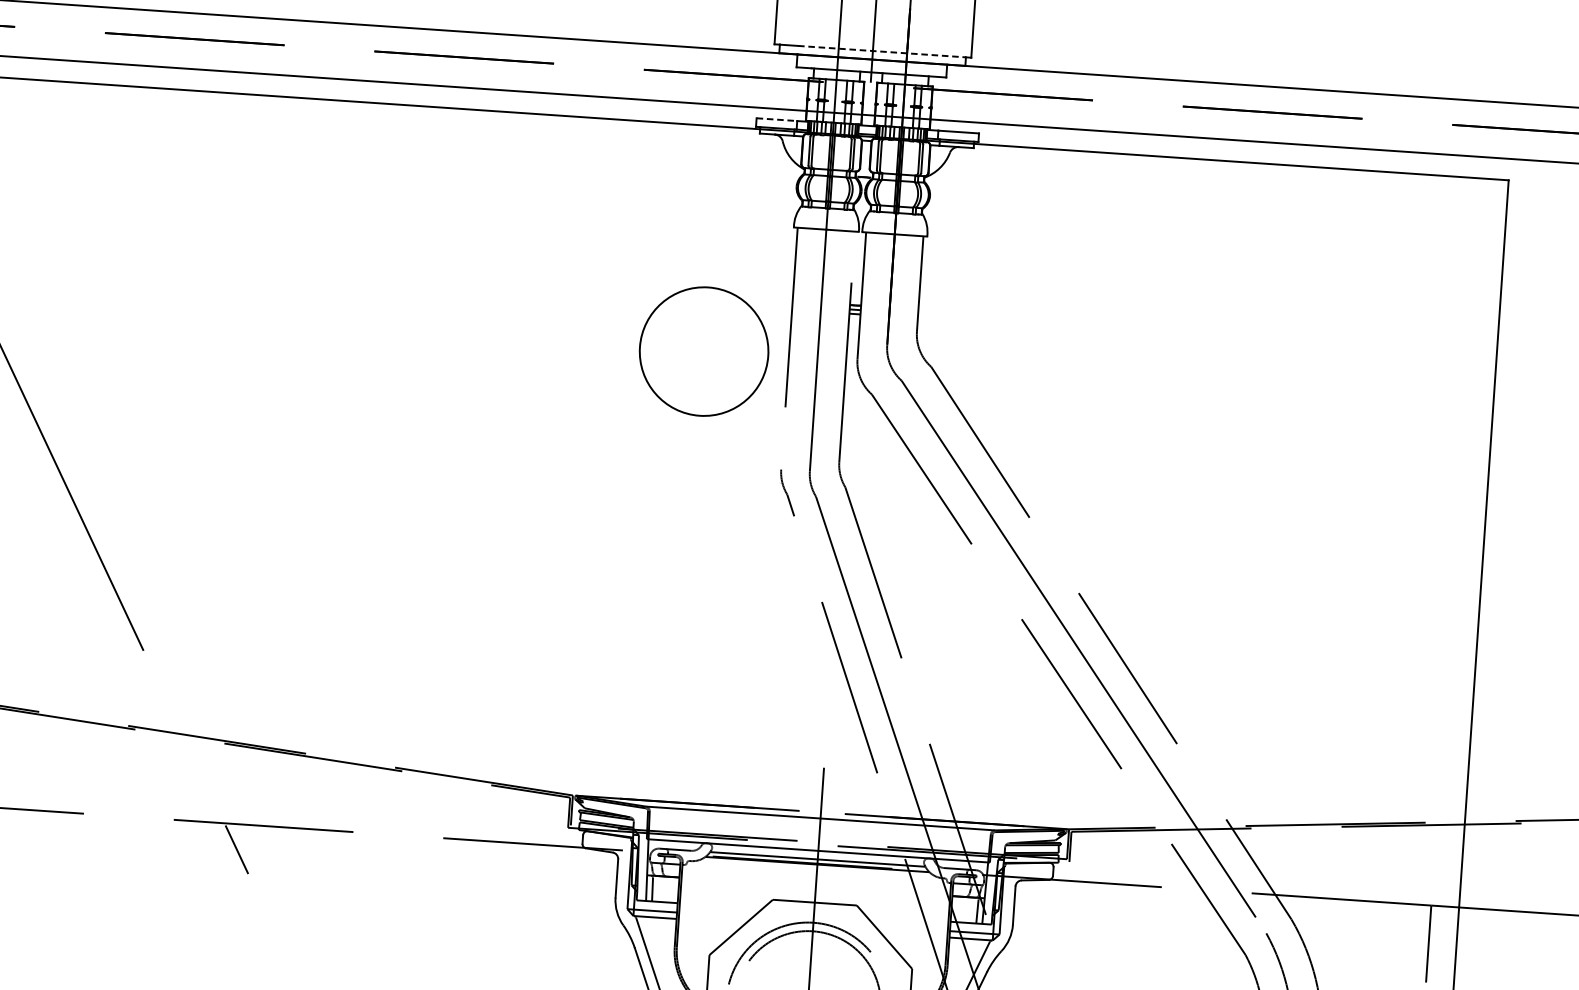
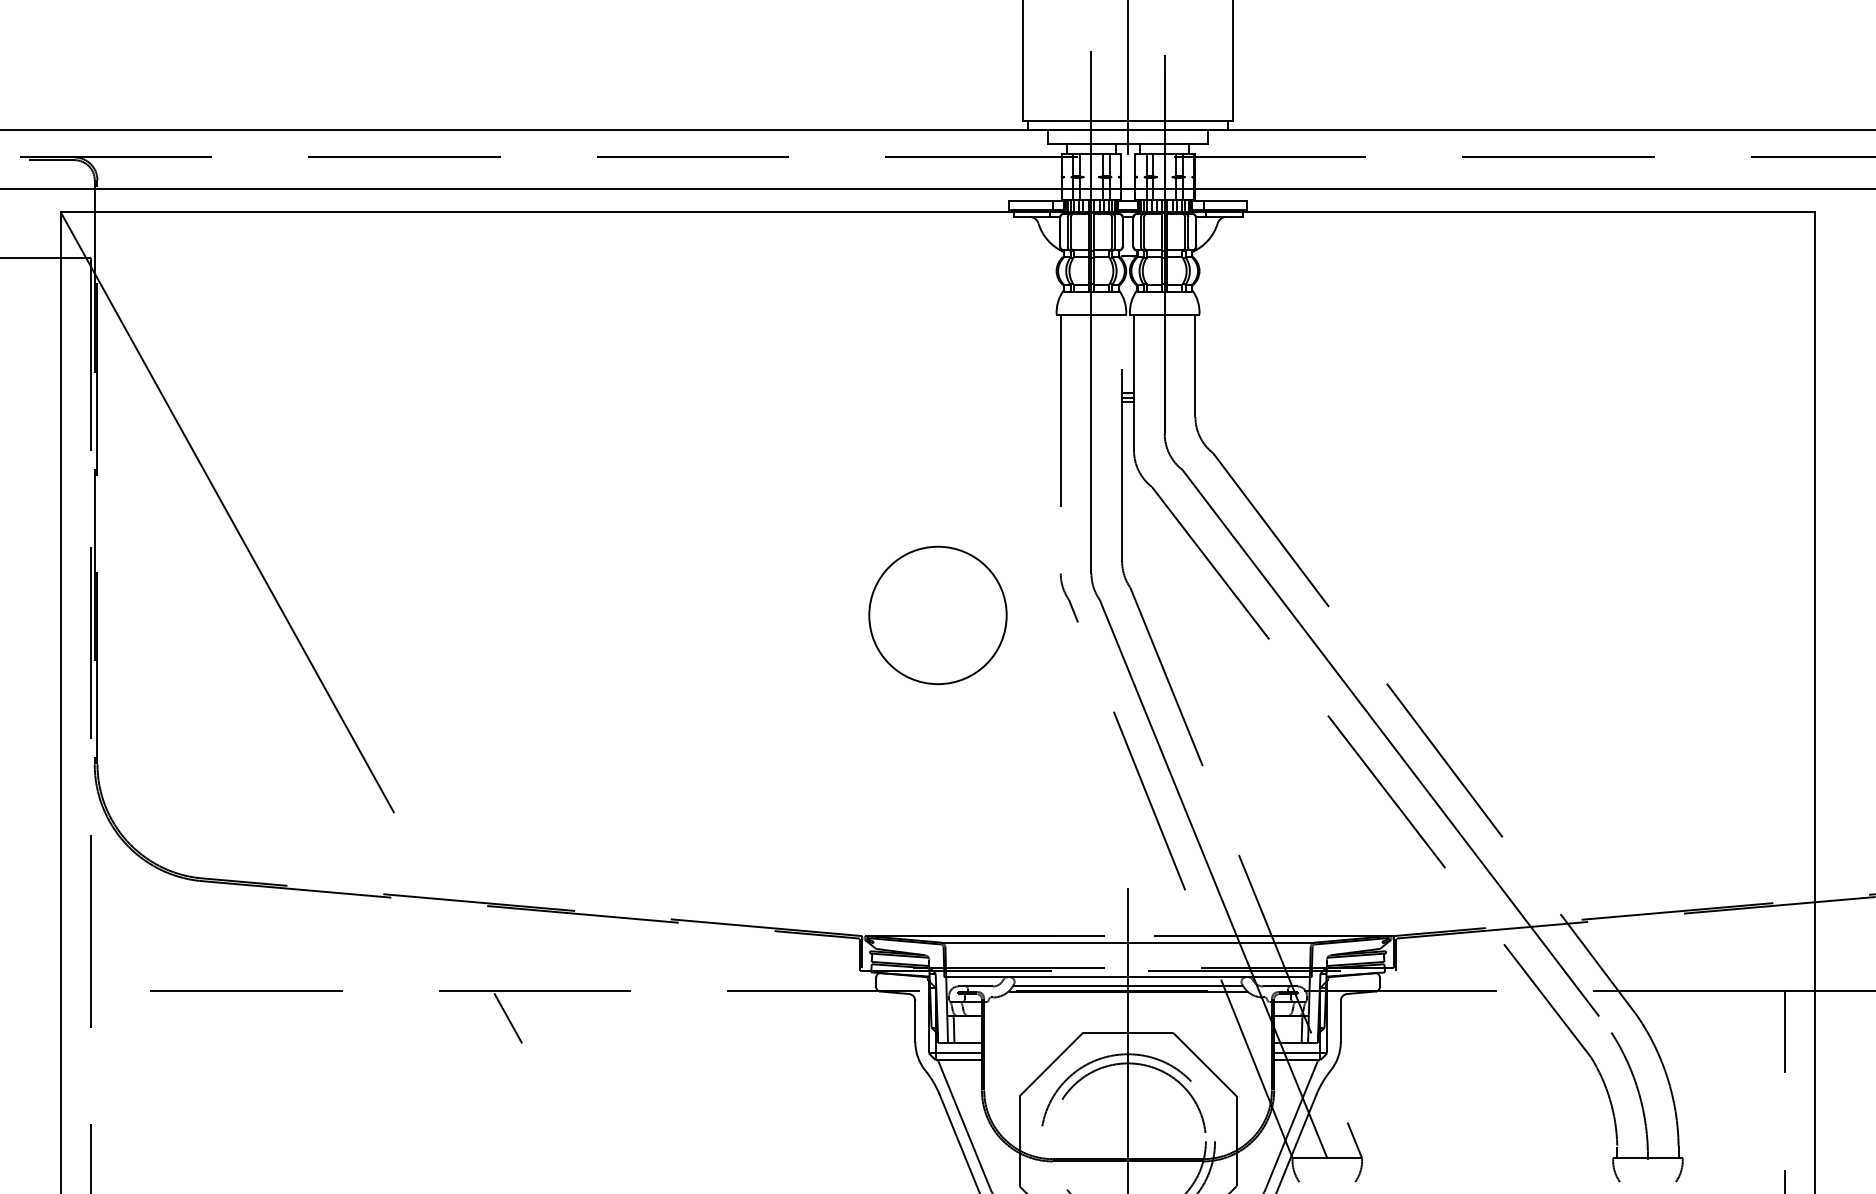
line: (881, 51) -> (1137, 120), dashed -> solid
line: (776, 119) -> (1030, 200), dashed -> solid
circle: (703, 350) -> (937, 614), moved

